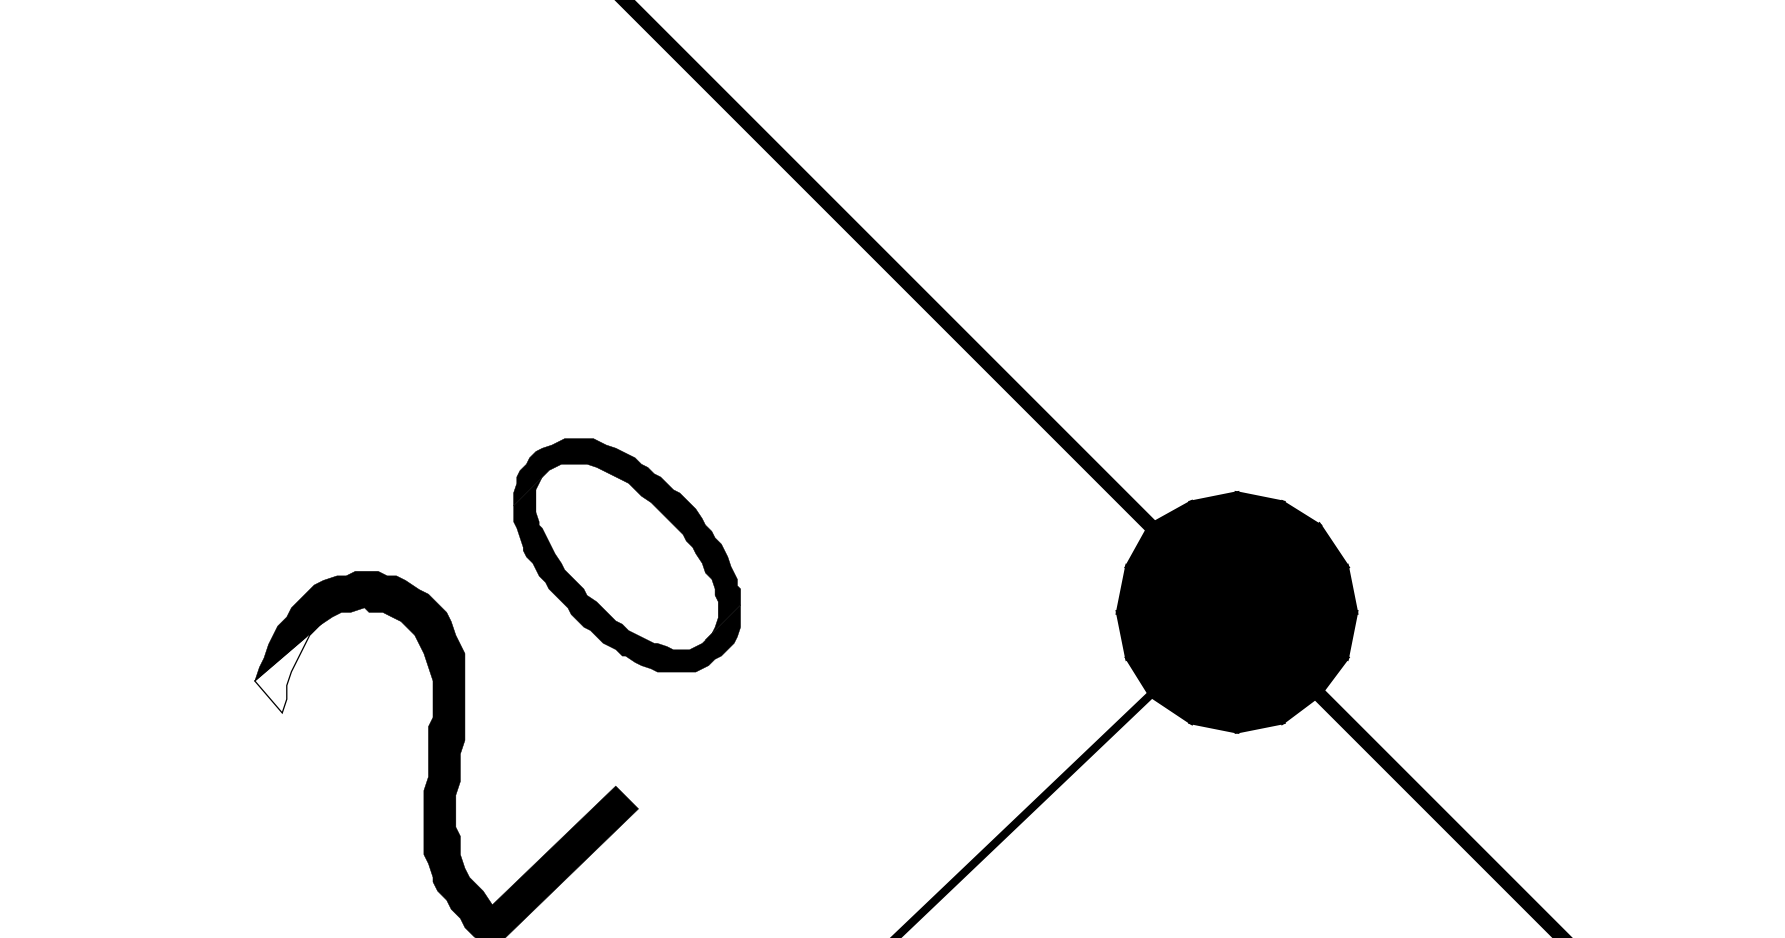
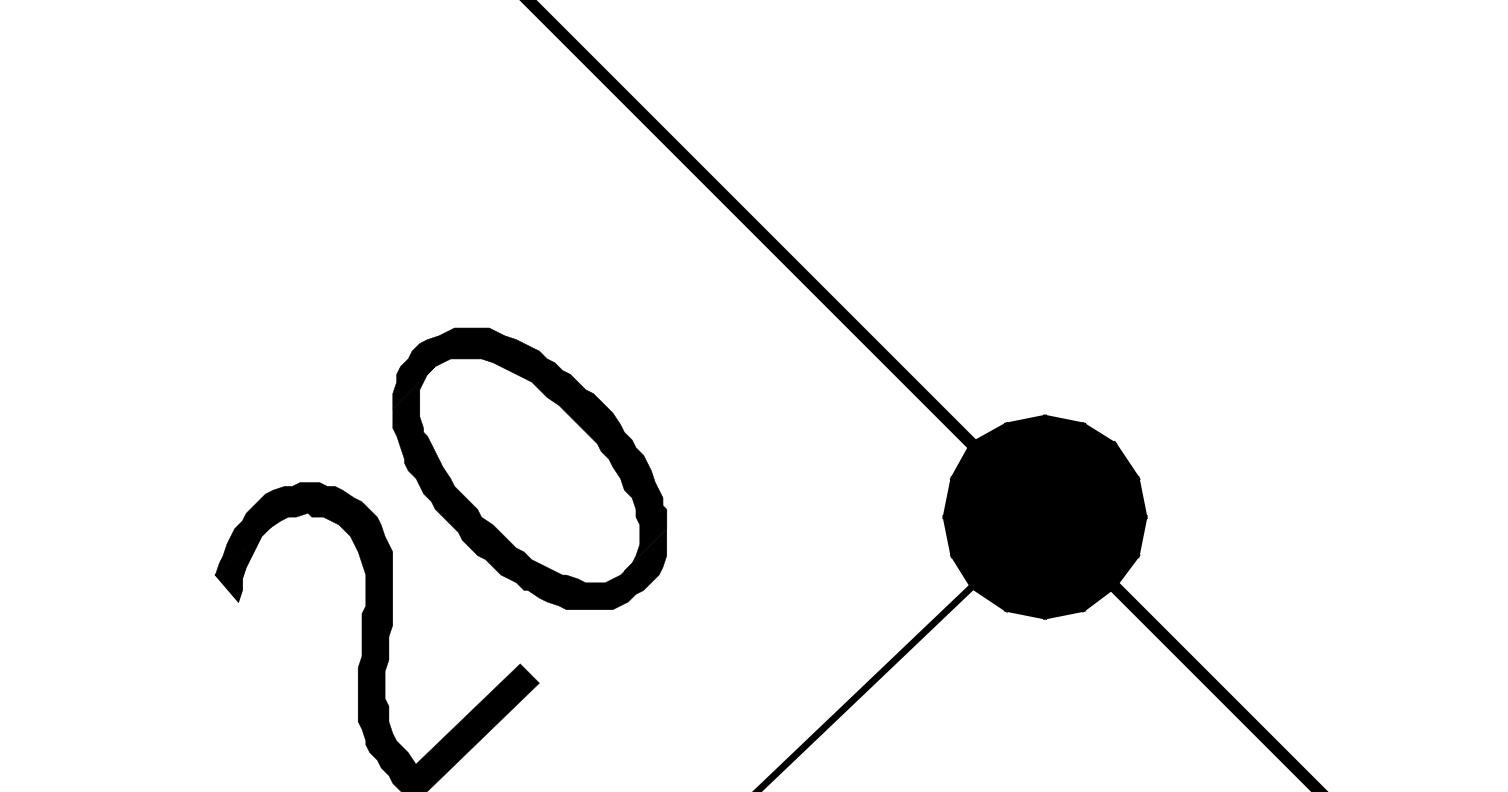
part: (626, 555) -> (529, 469), size x1.43
fill: (286, 669) -> (242, 565), added

